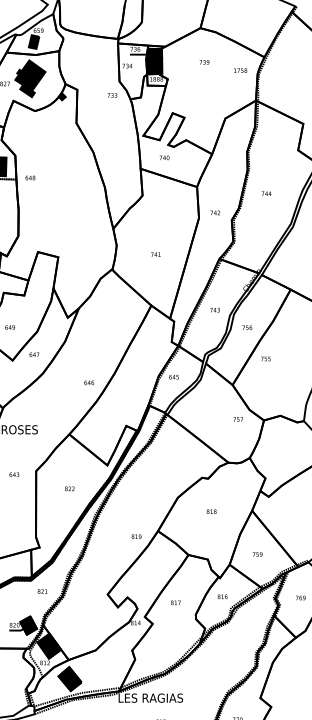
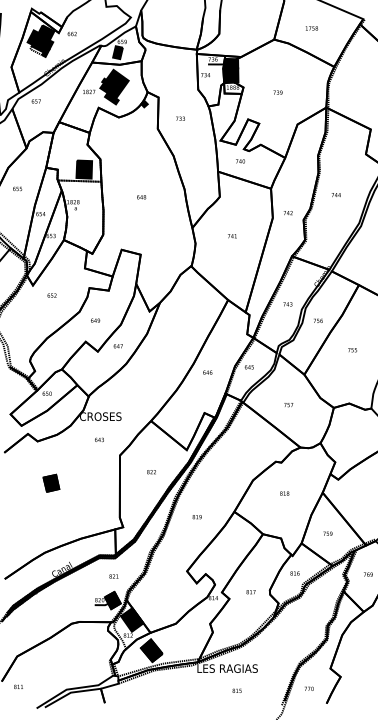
text: (203, 62) -> (277, 92), moved
text: (240, 70) -> (311, 28), moved
text: (112, 95) -> (180, 118), moved
text: (30, 178) -> (141, 197), moved
text: (156, 254) -> (232, 236), moved
text: (265, 359) -> (352, 350), moved
text: (88, 382) -> (207, 372), moved
text: (238, 420) -> (288, 405), moved
text: (14, 474) -> (99, 439), moved
text: (135, 537) -> (196, 517), moved
text: (42, 591) -> (113, 576), moved
text: (175, 603) -> (250, 592), moved

